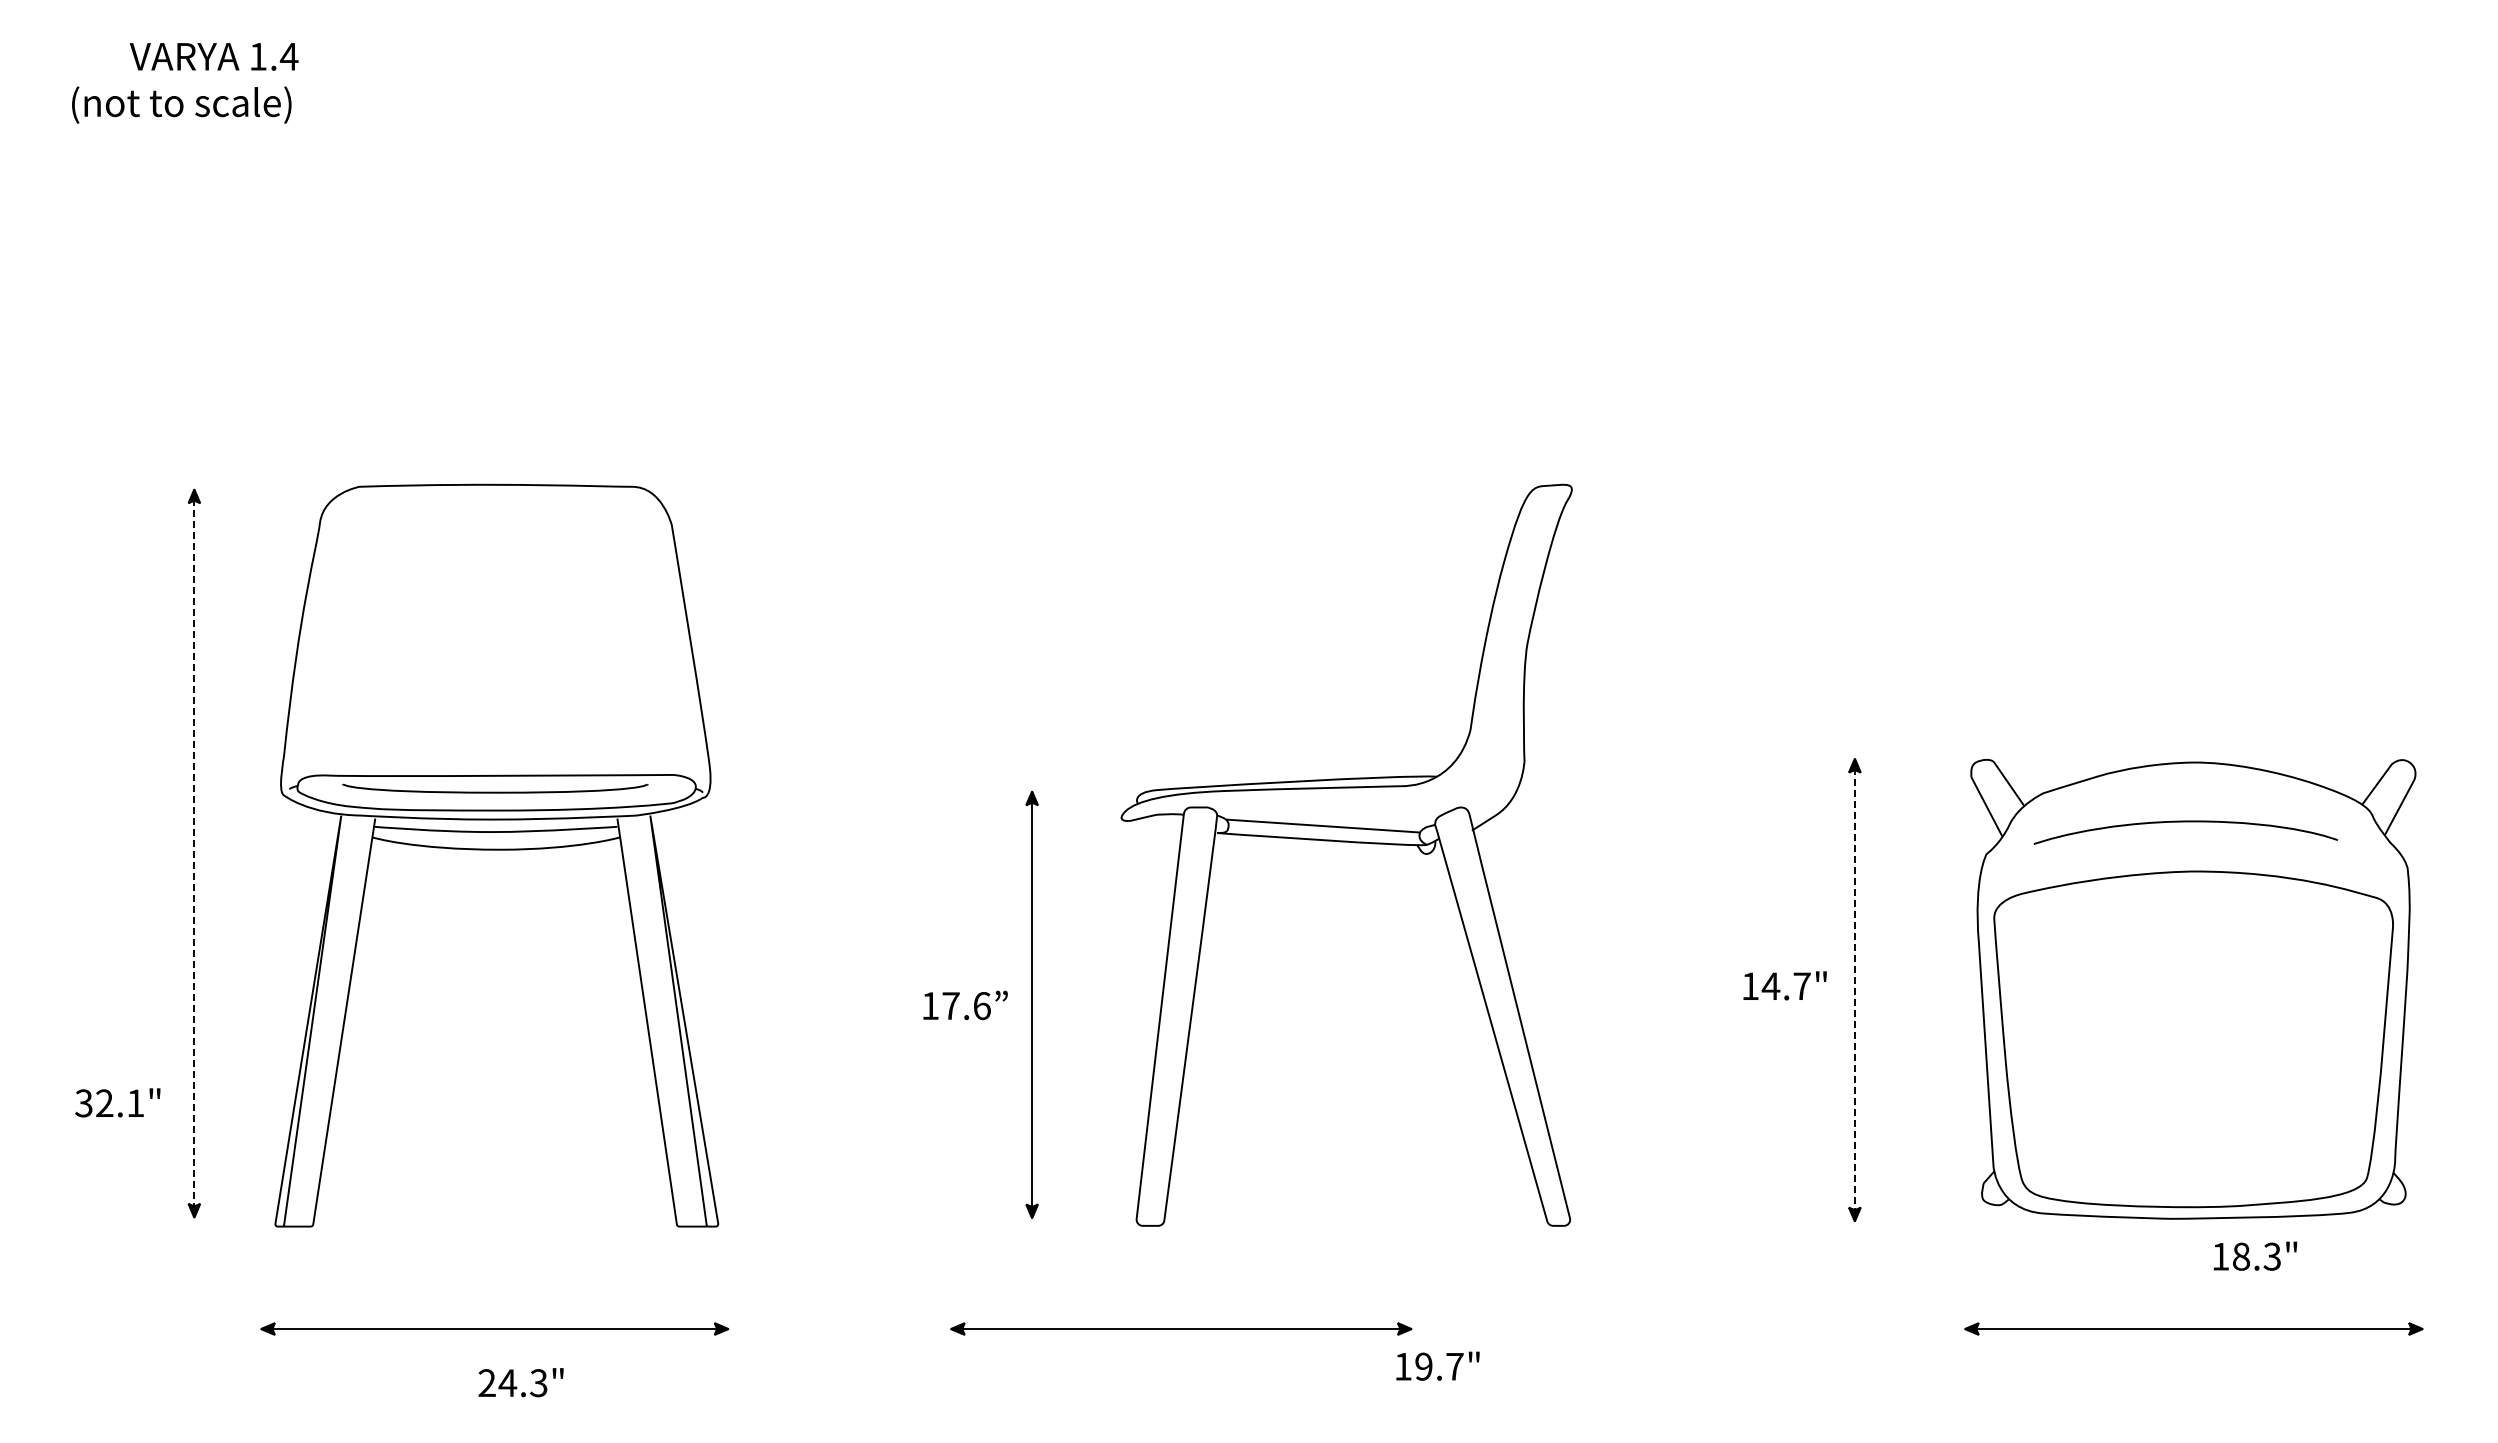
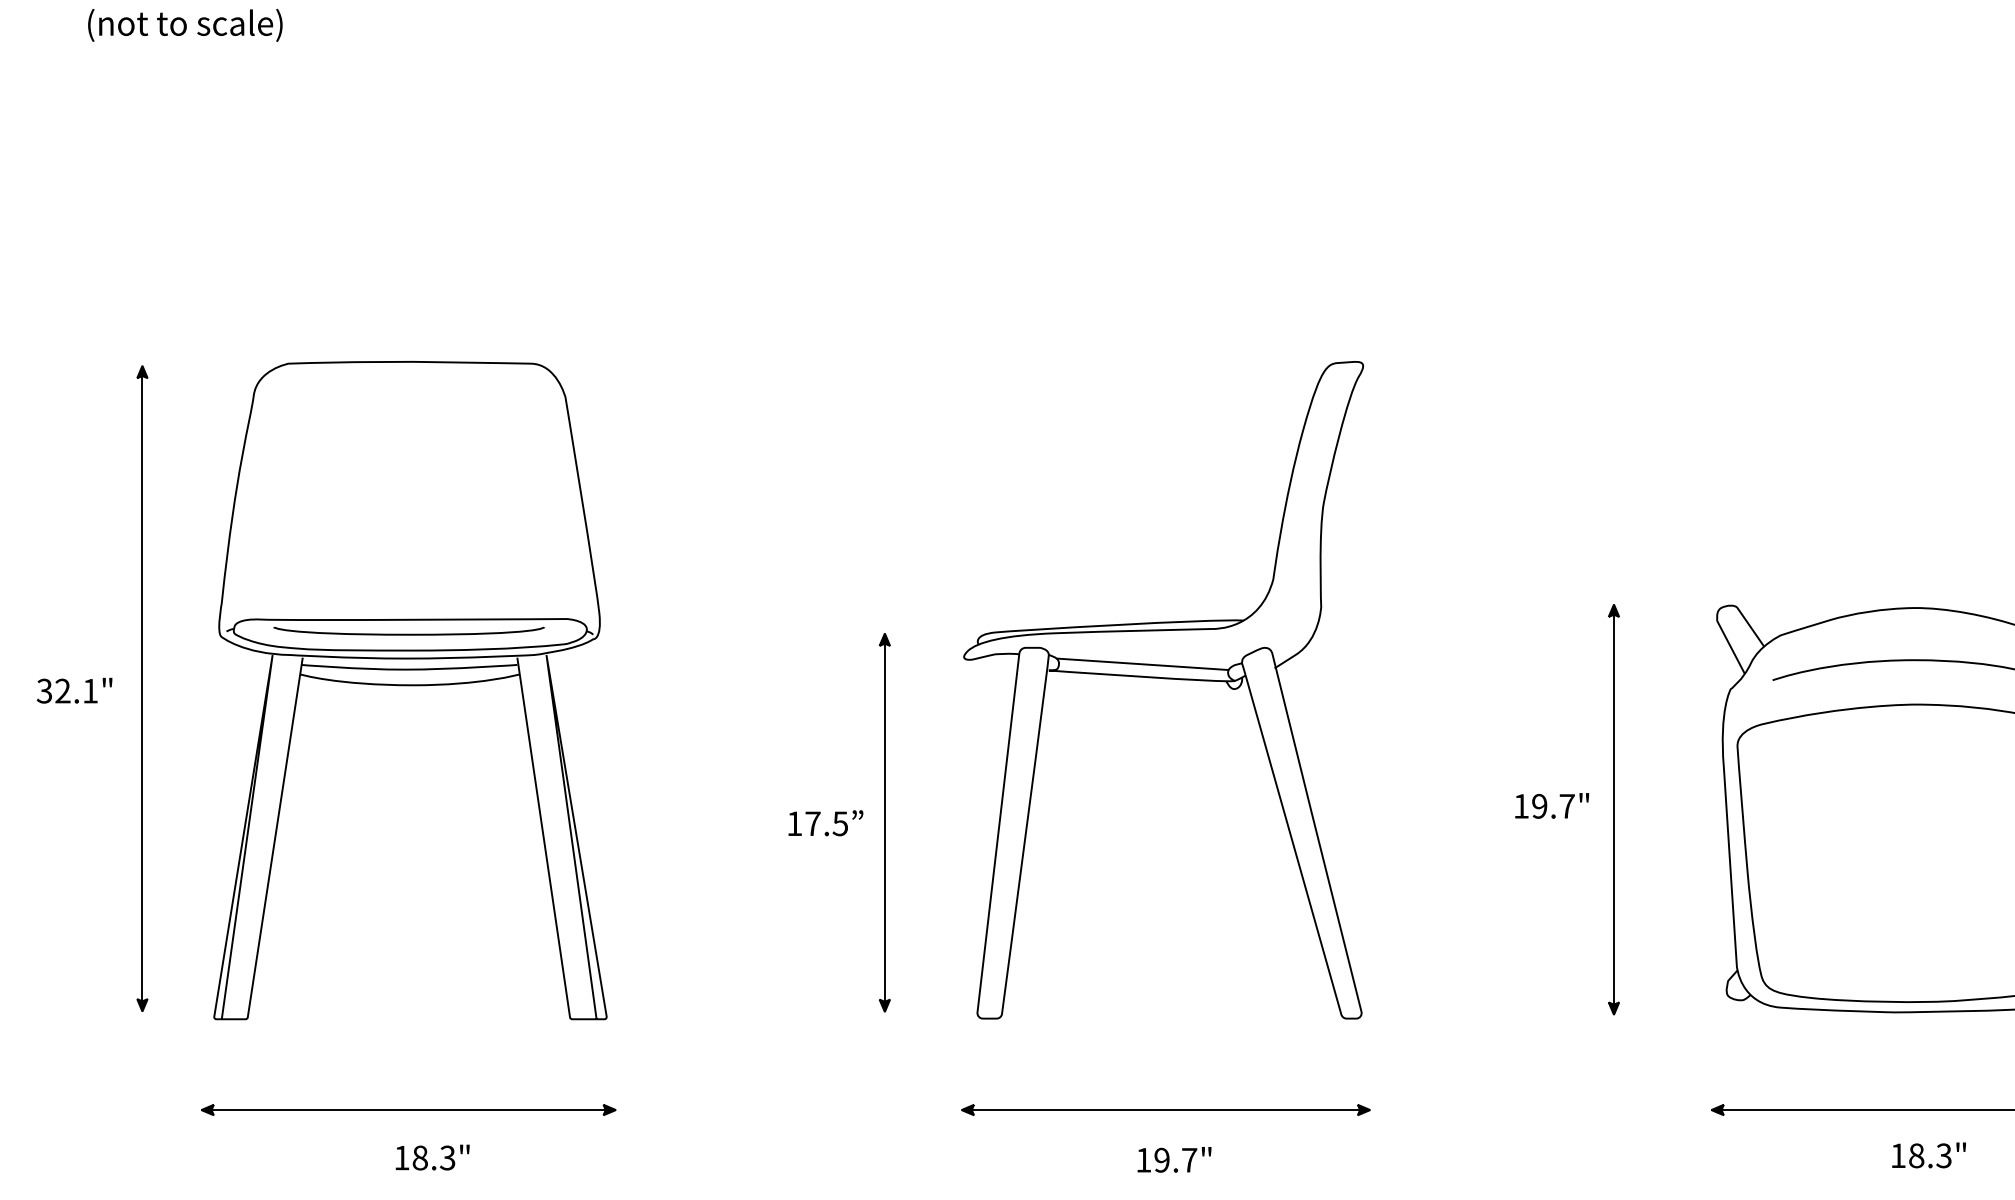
text: (181, 104) -> (185, 24), moved
line: (194, 853) -> (142, 688), dashed -> solid
text: (1770, 986) -> (1539, 806), 14.7" -> 19.7"
line: (1854, 990) -> (1613, 810), dashed -> solid
text: (981, 1006) -> (839, 824), 17.6 -> 17.5
text: (117, 1102) -> (74, 690), moved
text: (2255, 1255) -> (1929, 1154), moved
part: (1181, 1328) -> (1166, 1109), moved
text: (1437, 1365) -> (1174, 1159), moved
text: (497, 1383) -> (411, 1158), 24.3" -> 18.3"

